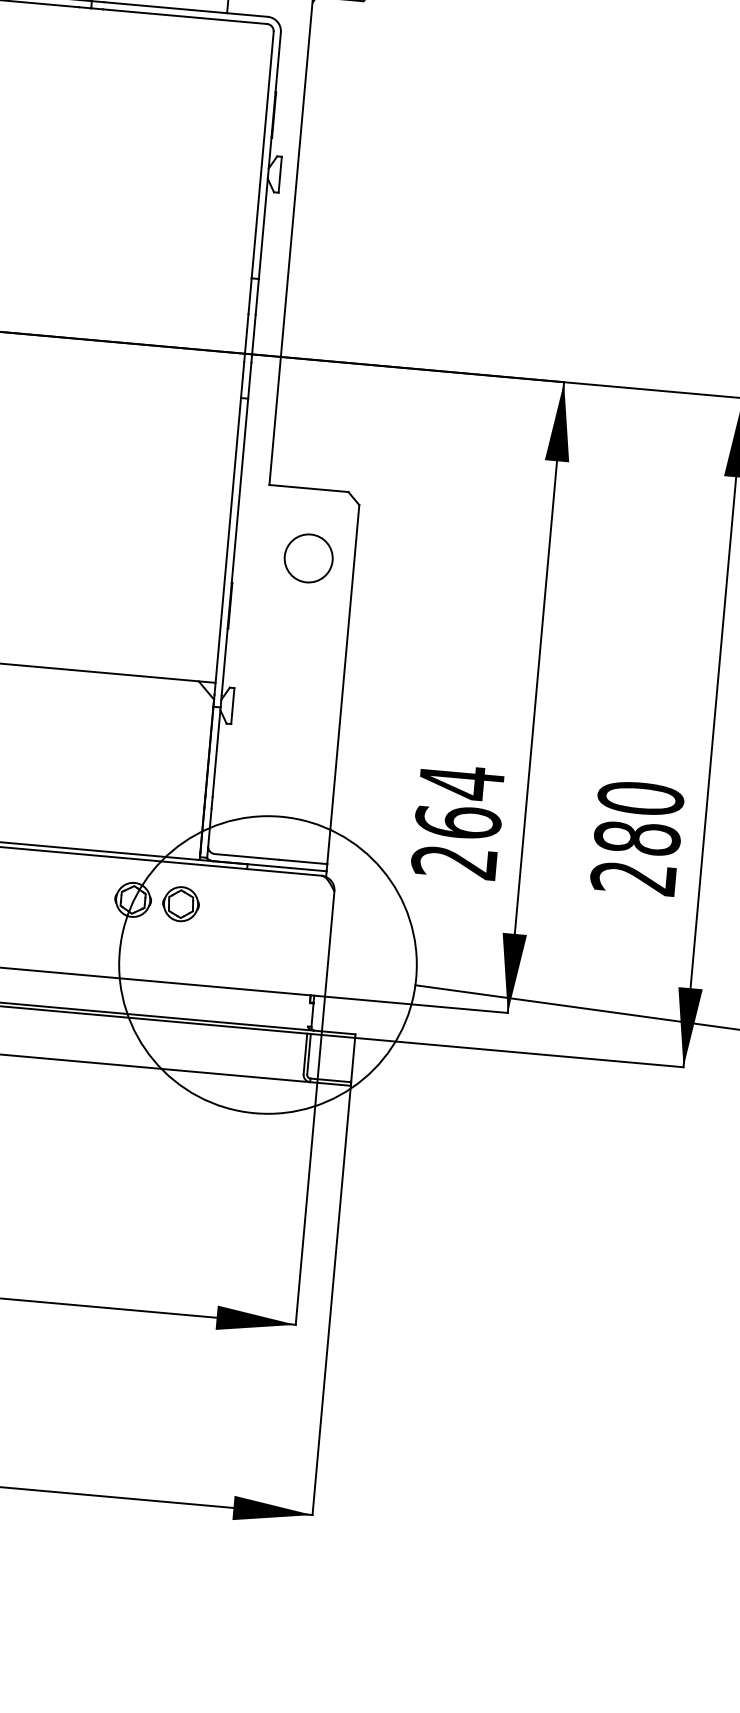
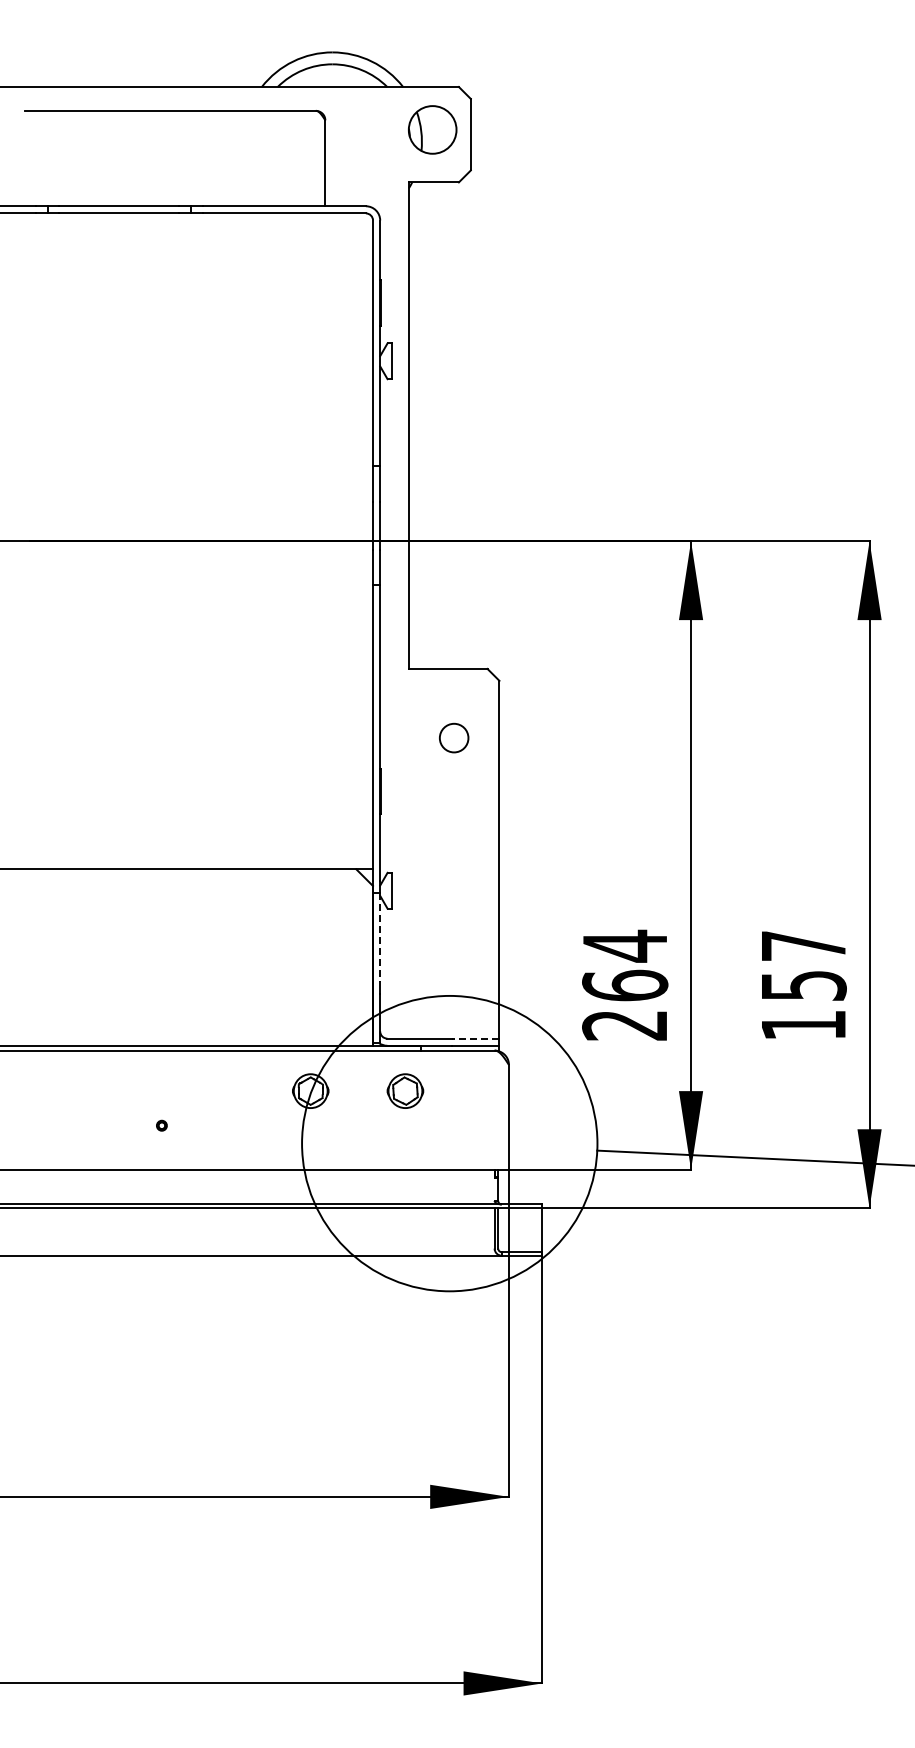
circle: (308, 557) -> (453, 737), size x0.6
line: (216, 751) -> (380, 937), solid -> dashed
text: (637, 838) -> (803, 985), 280 -> 157
line: (303, 861) -> (475, 1038), solid -> dashed
part: (181, 903) -> (405, 1090), moved

